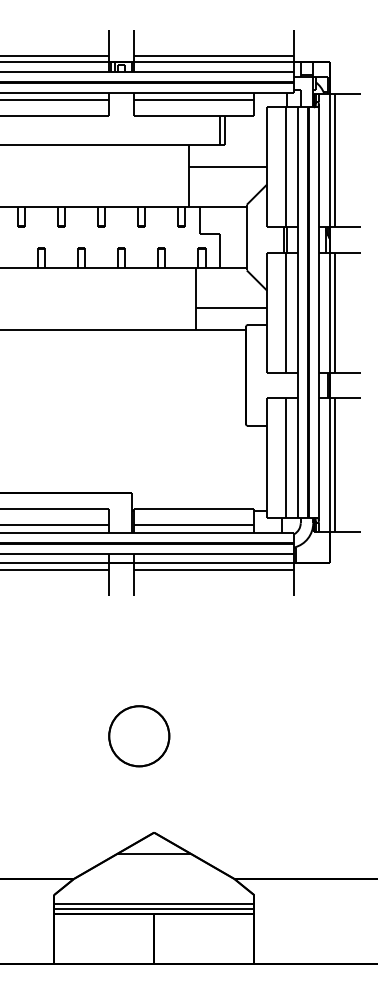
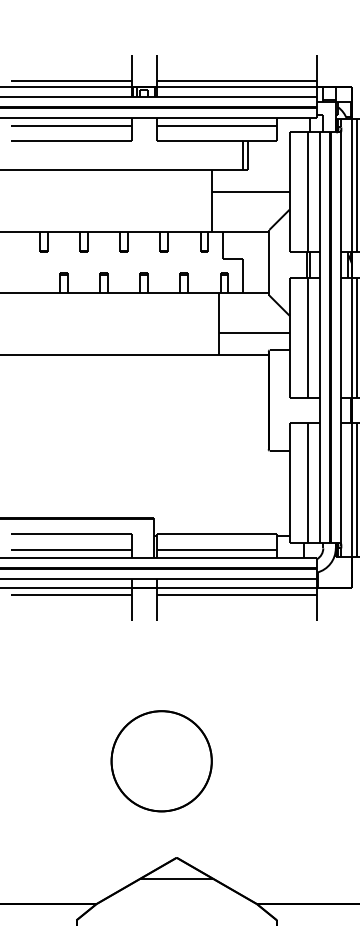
part: (139, 736) -> (162, 761), size x1.67

